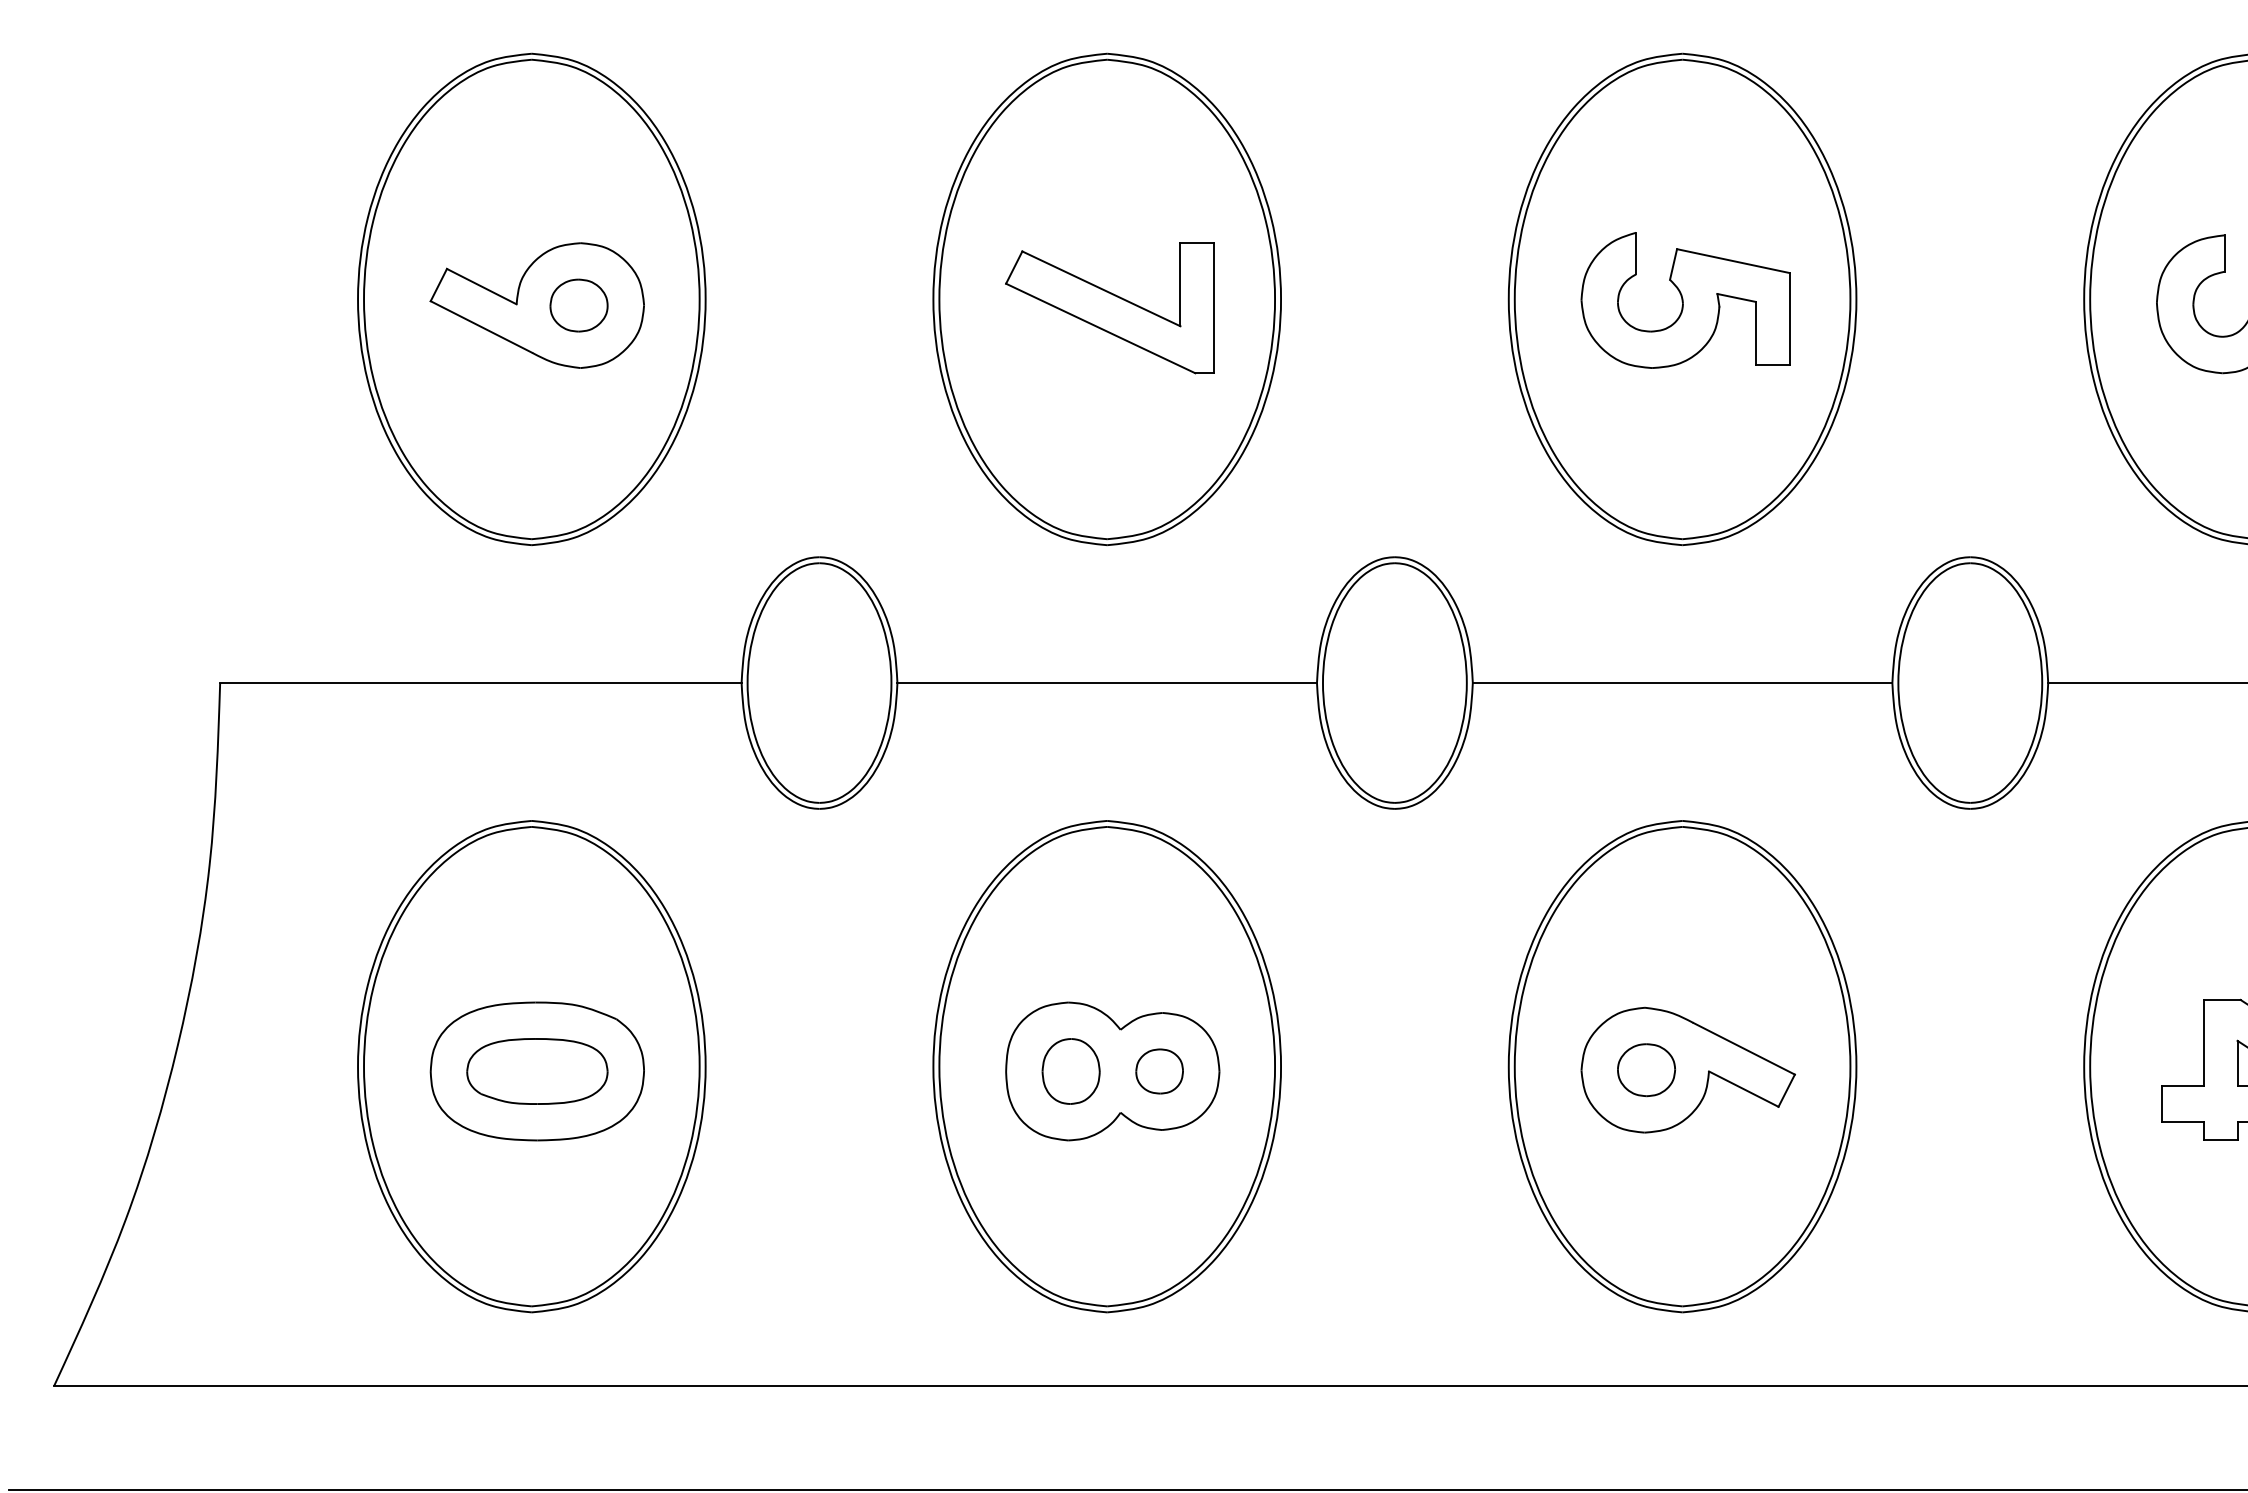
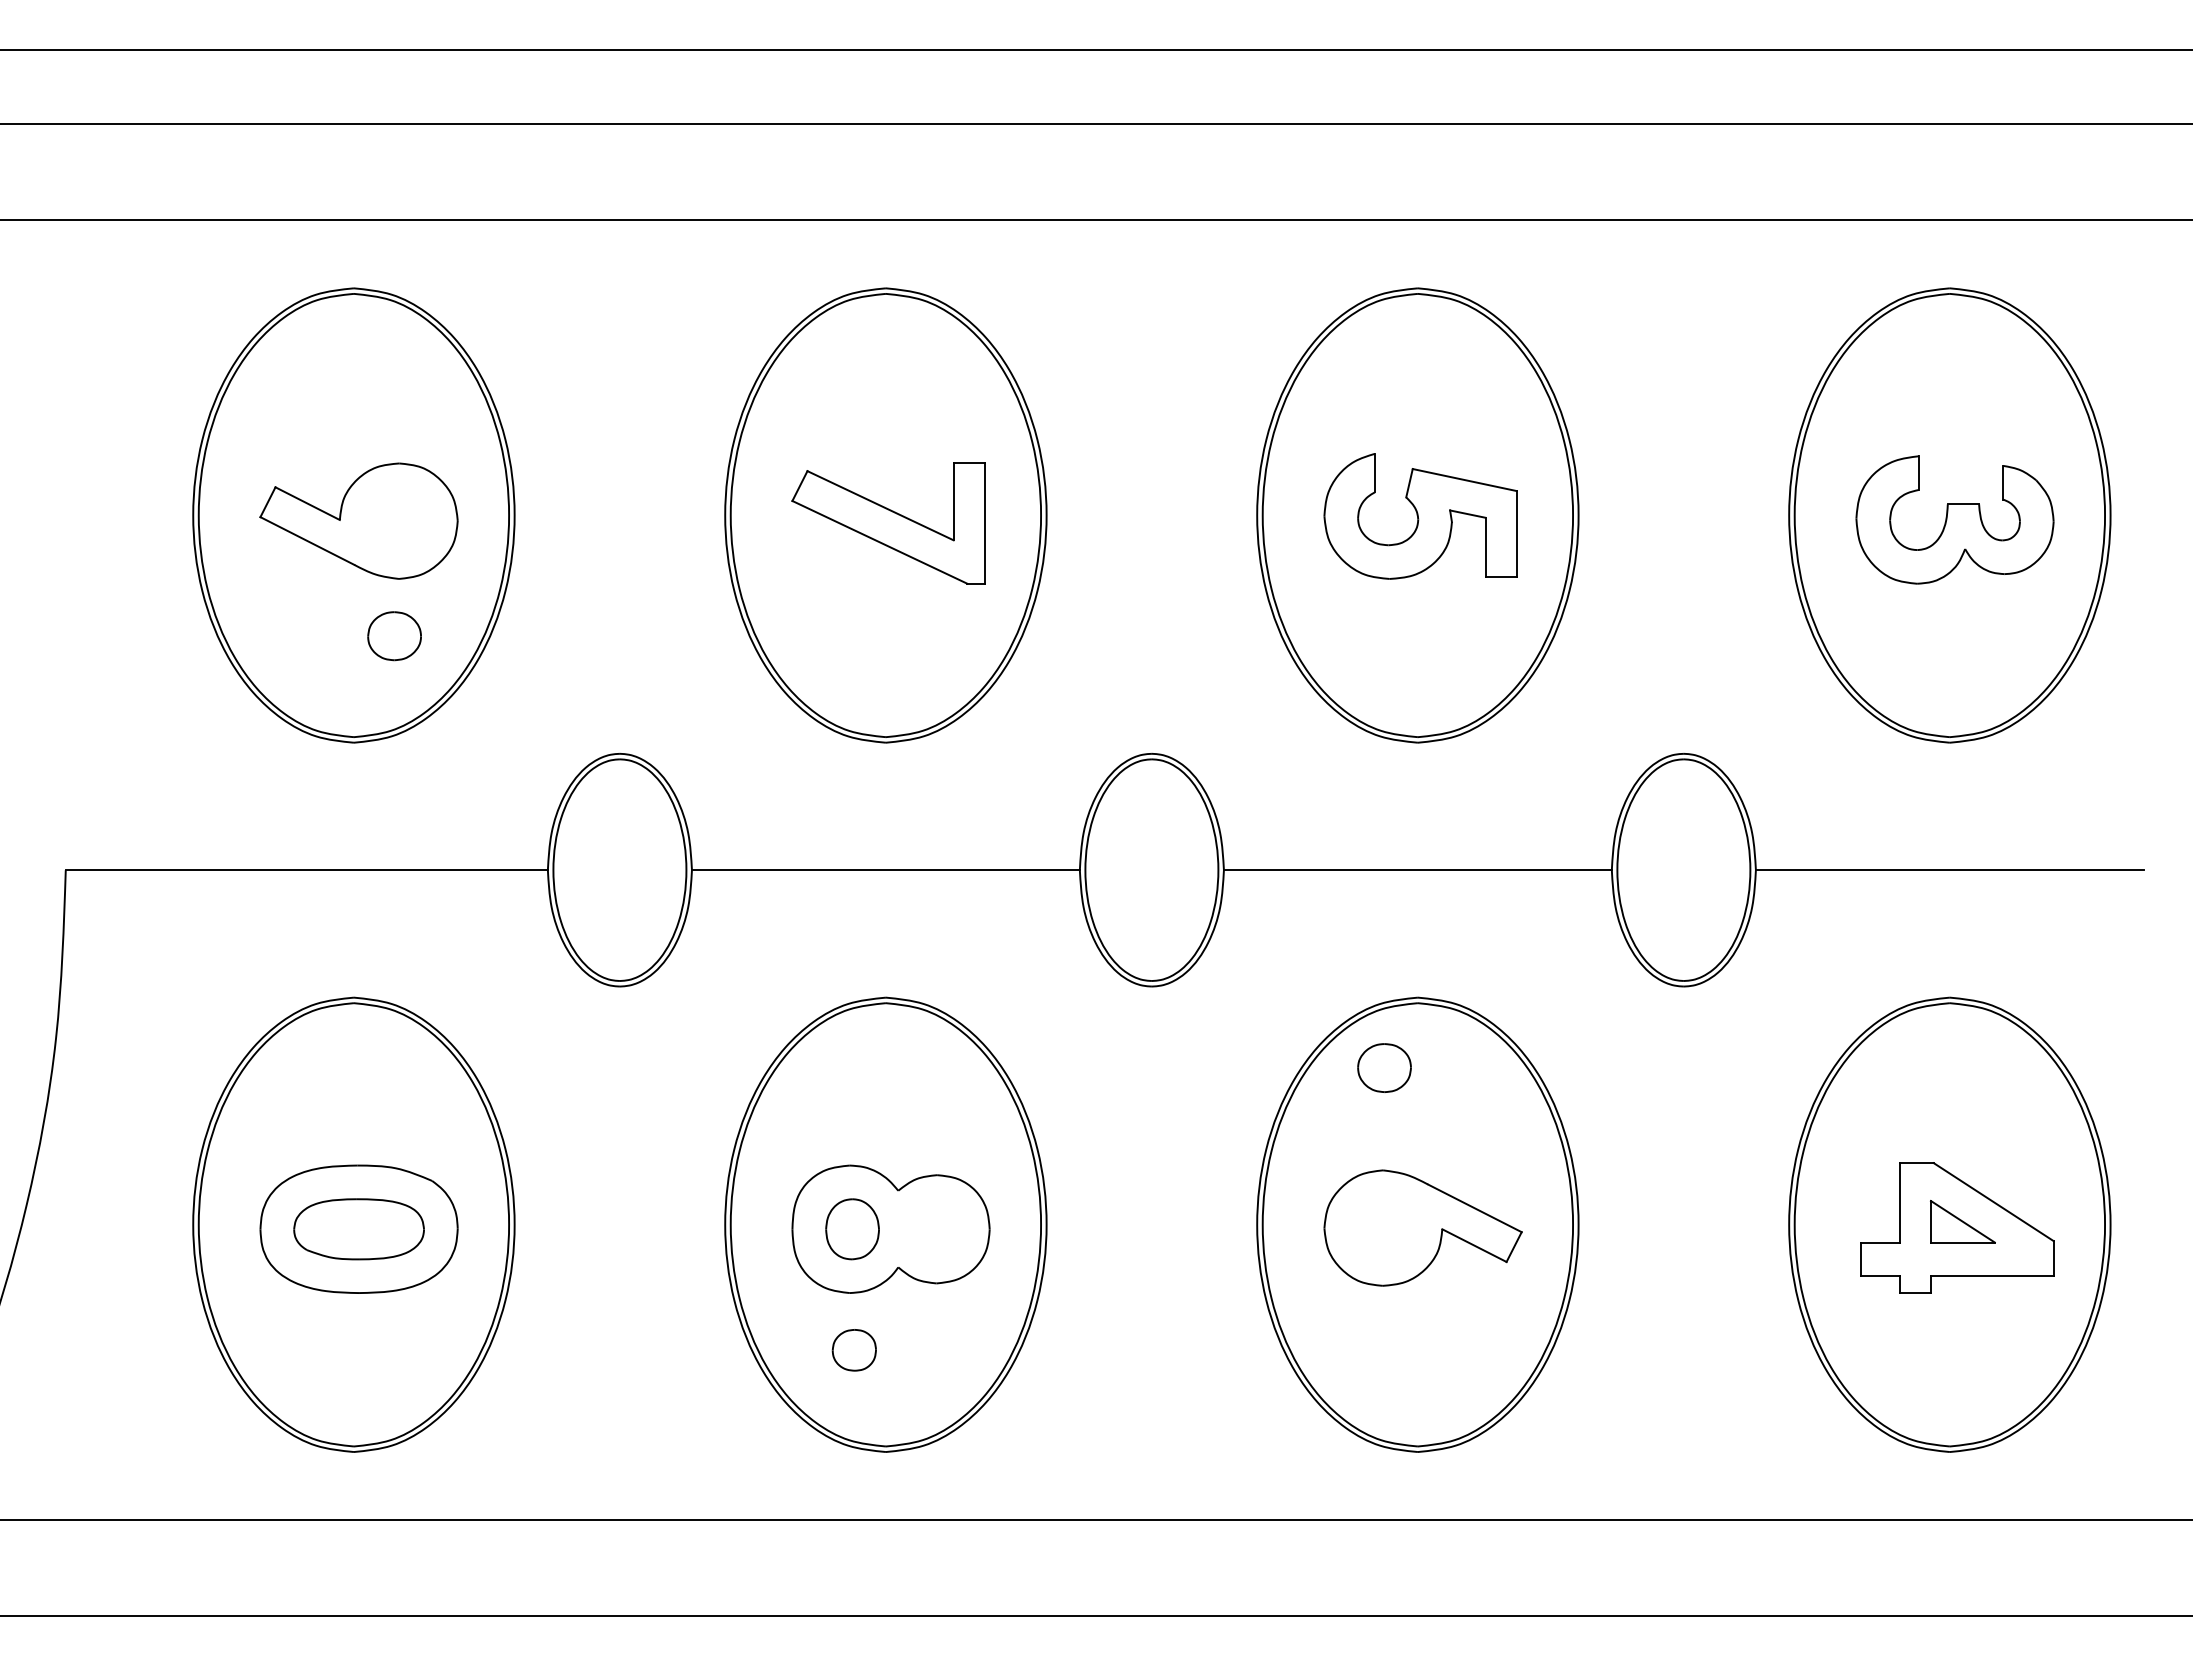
part: (578, 305) -> (394, 636), moved
part: (1646, 1069) -> (1384, 1067), moved
part: (1158, 1071) -> (853, 1350), moved

